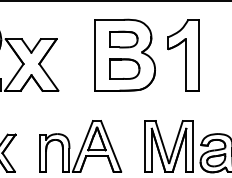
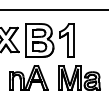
part: (146, 55) -> (49, 40), moved

